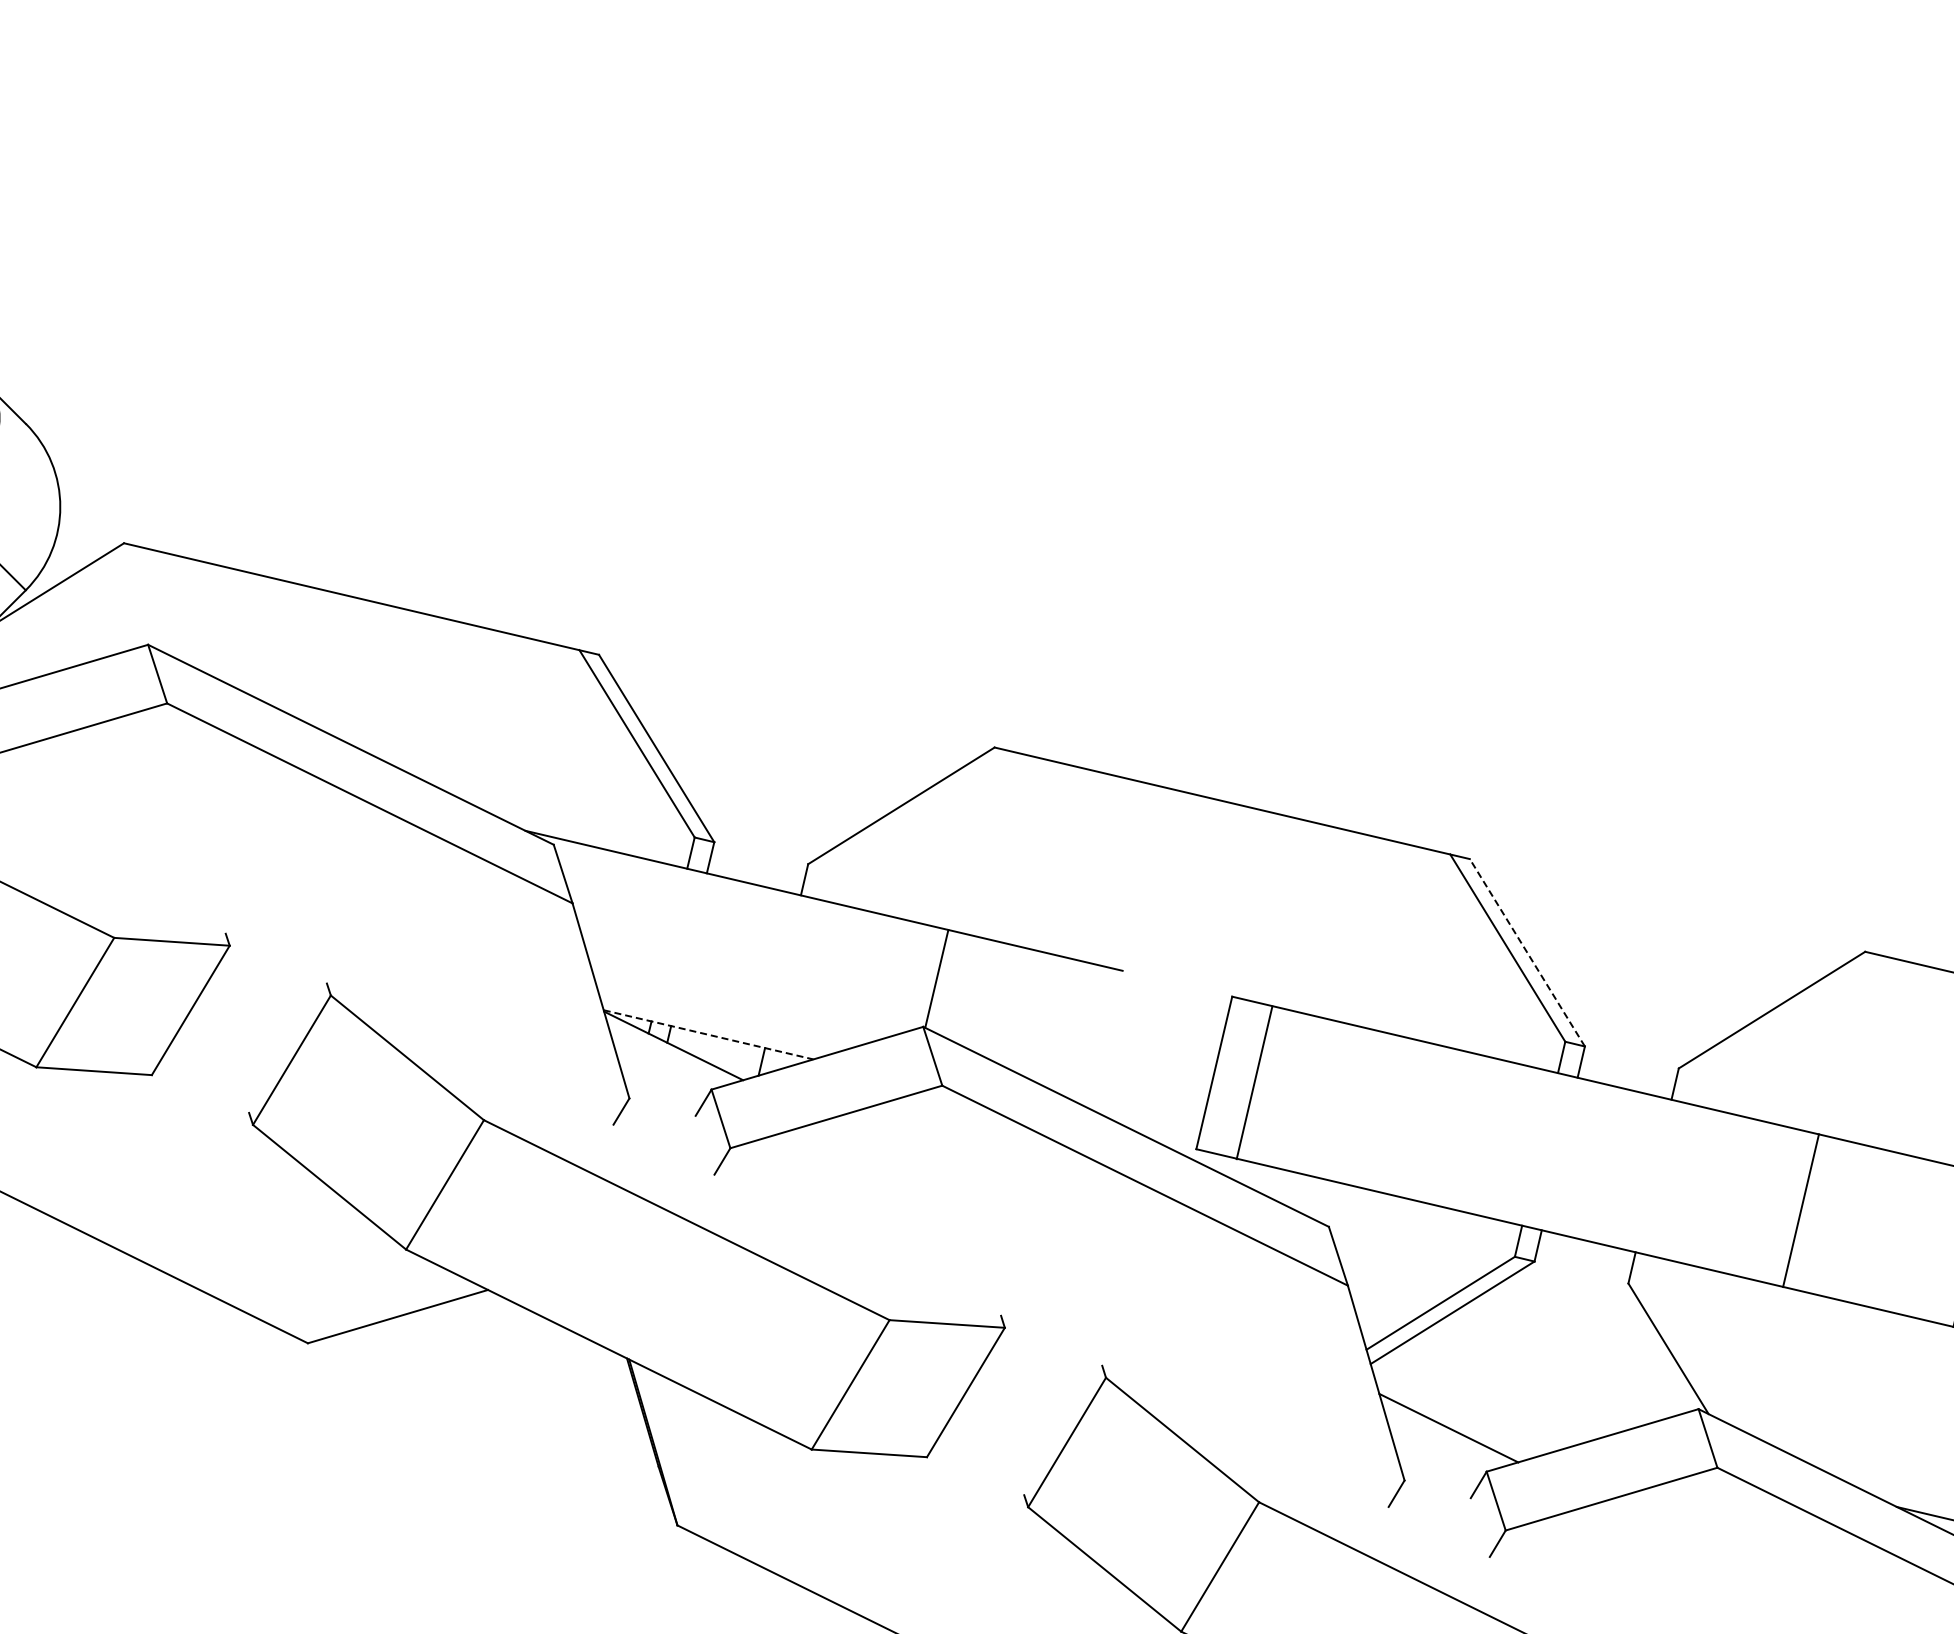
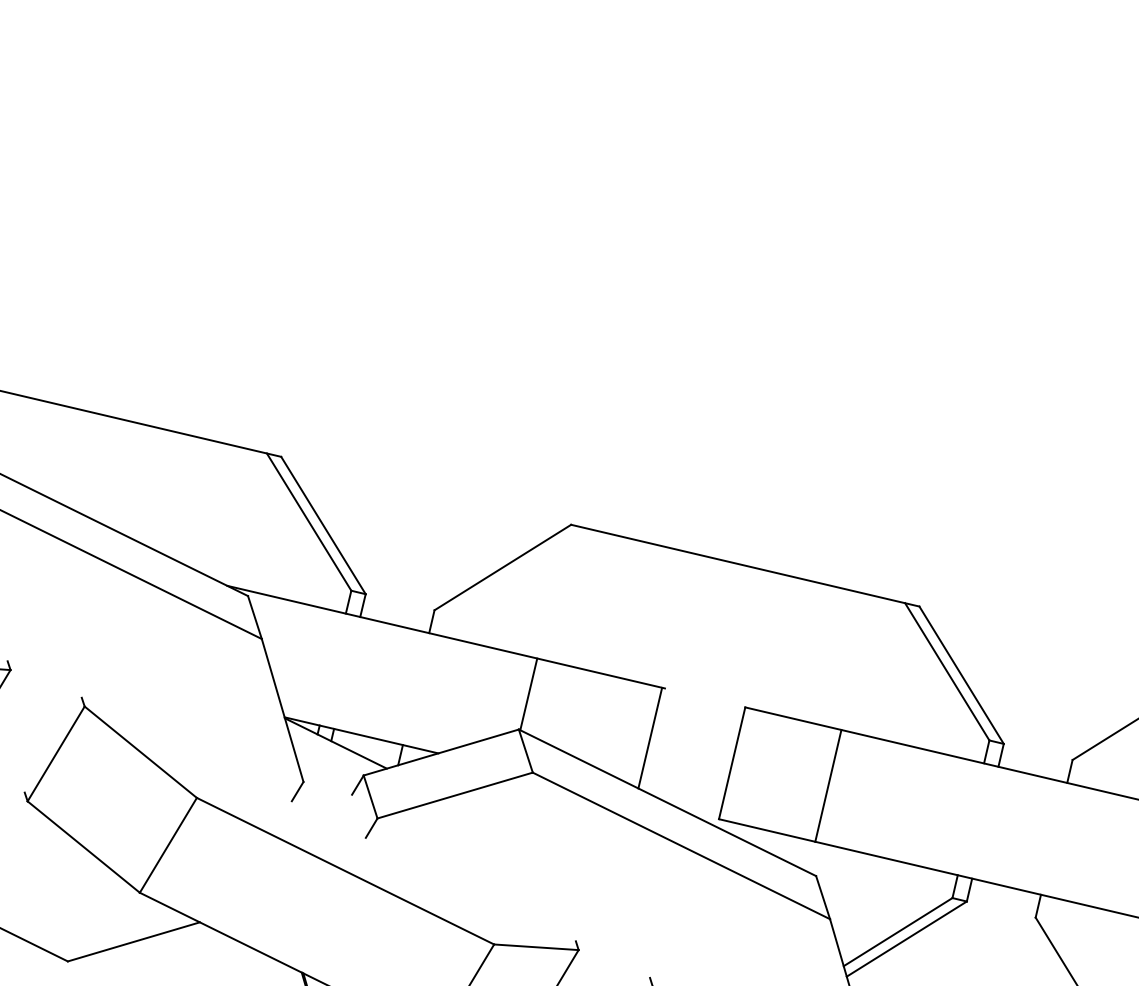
line: (1527, 952) -> (961, 675), dashed -> solid
line: (708, 1034) -> (361, 735), dashed -> solid
line: (1102, 1038) -> (650, 738), added
line: (1254, 1082) -> (828, 785), moved

